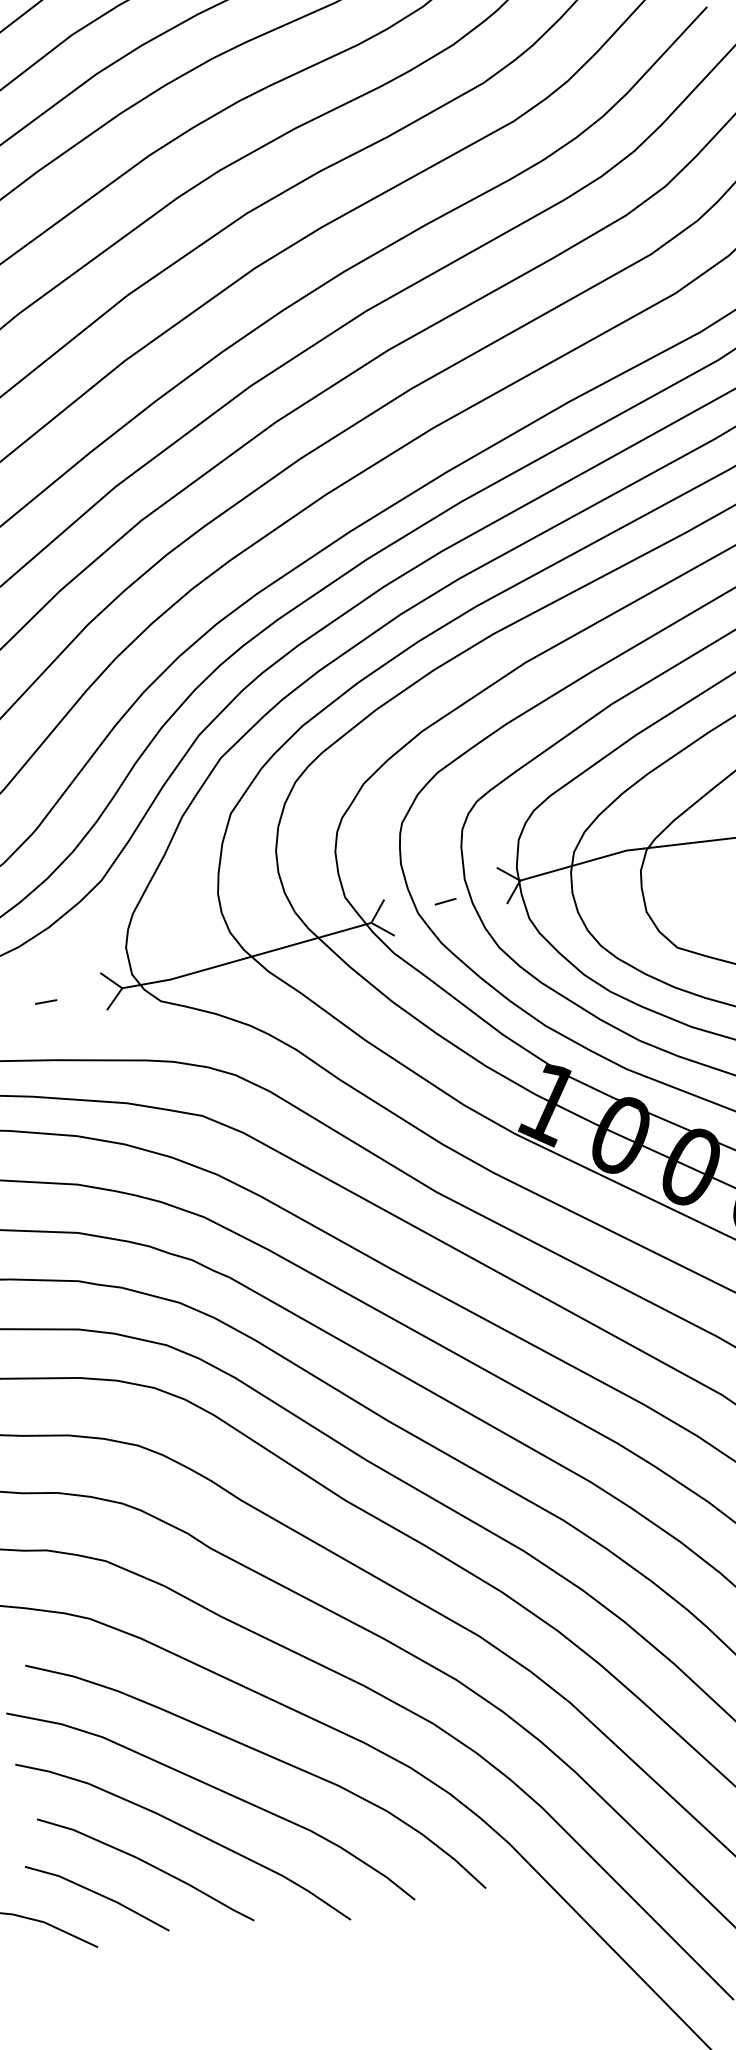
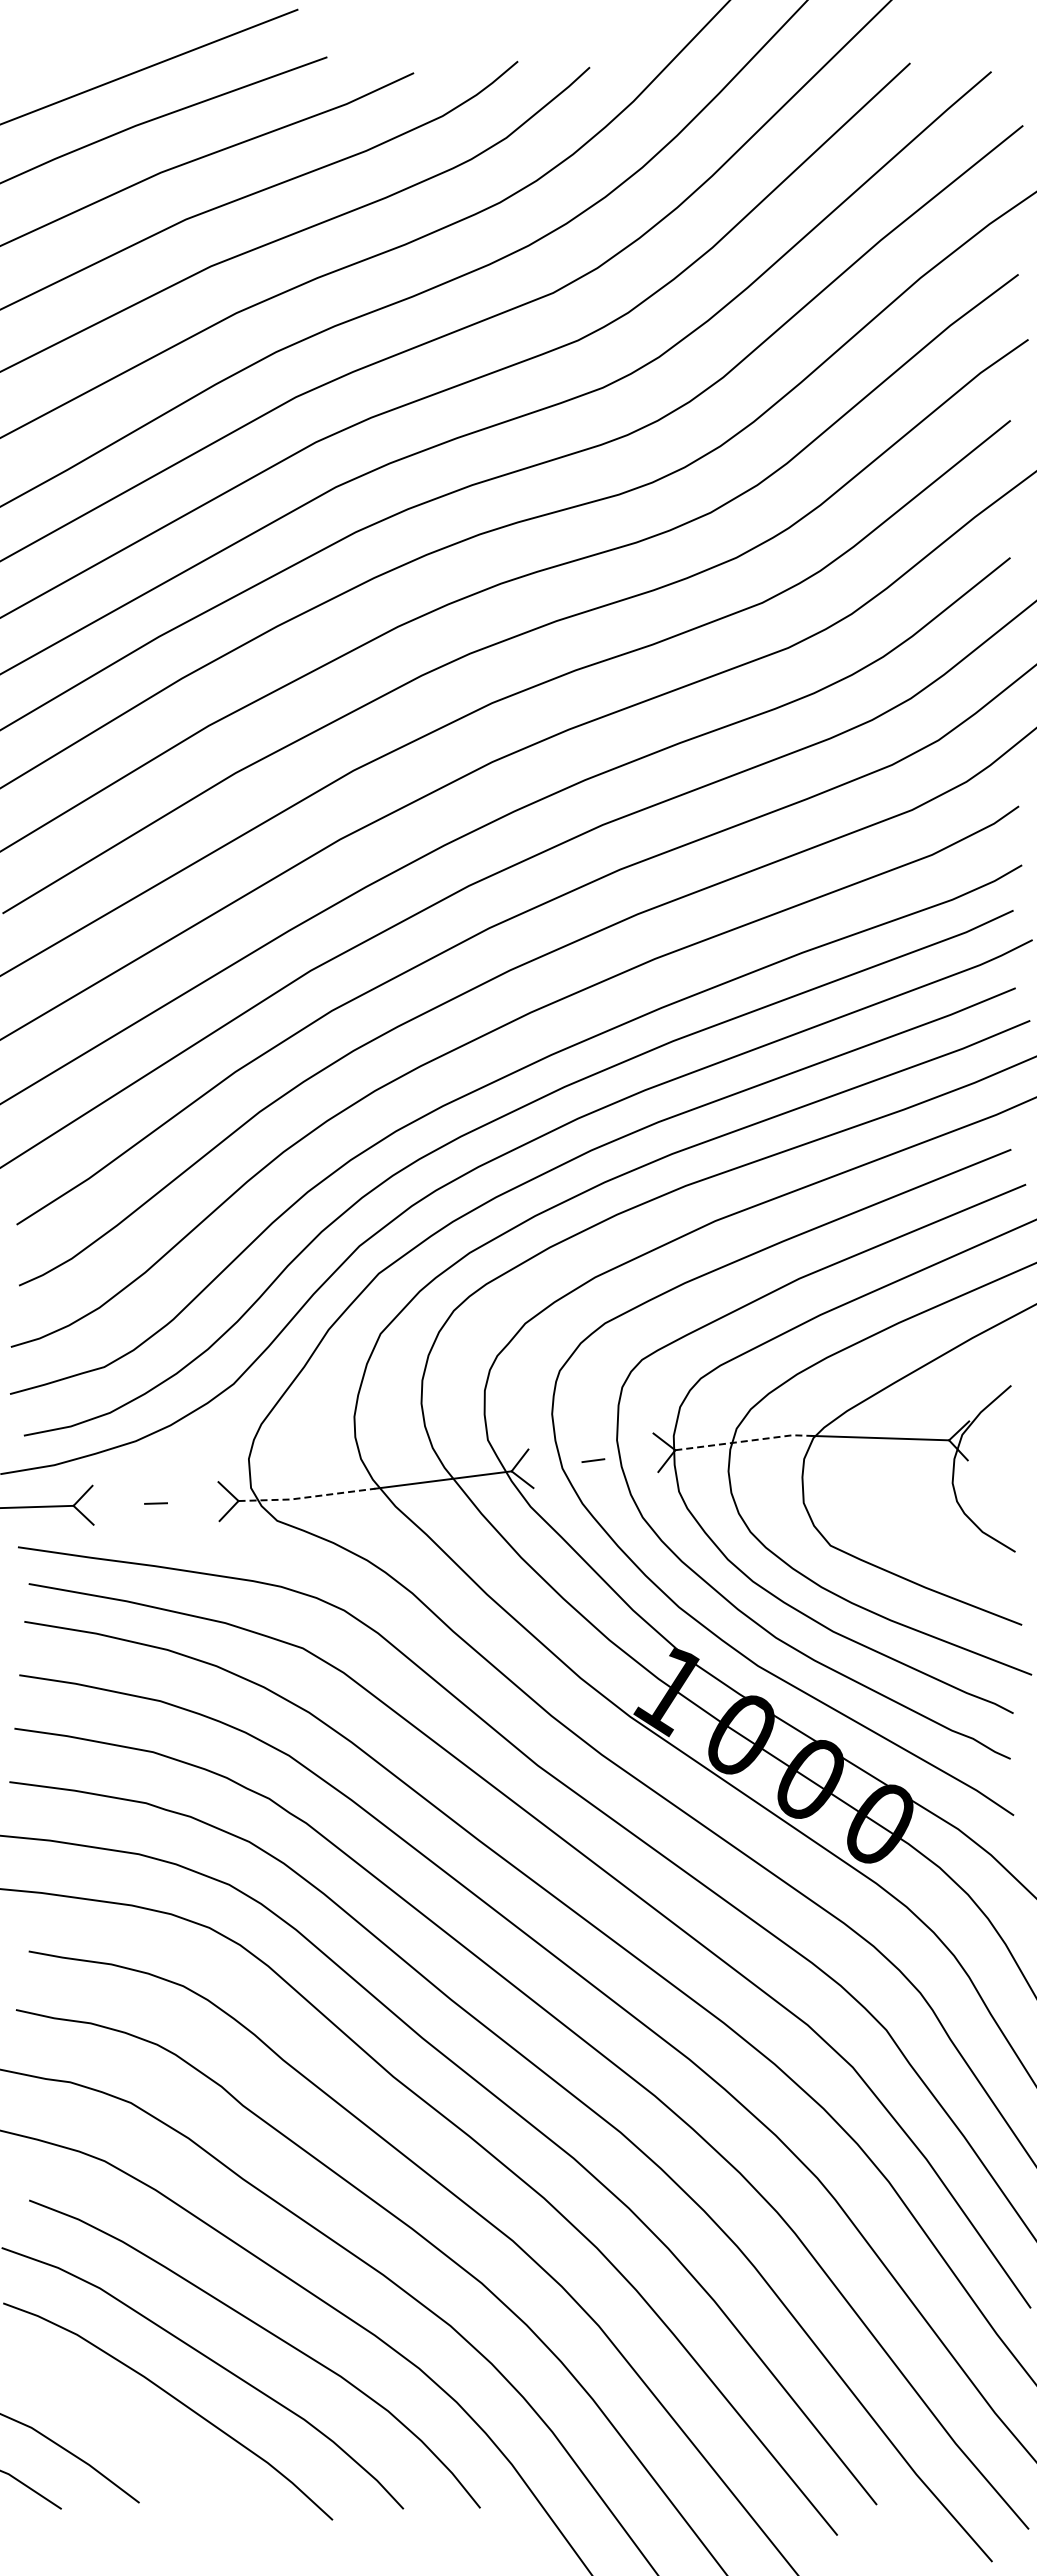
line: (583, 862) -> (744, 1441), solid -> dashed
line: (184, 975) -> (306, 1497), solid -> dashed
curve: (146, 1863) -> (125, 2428), removed

